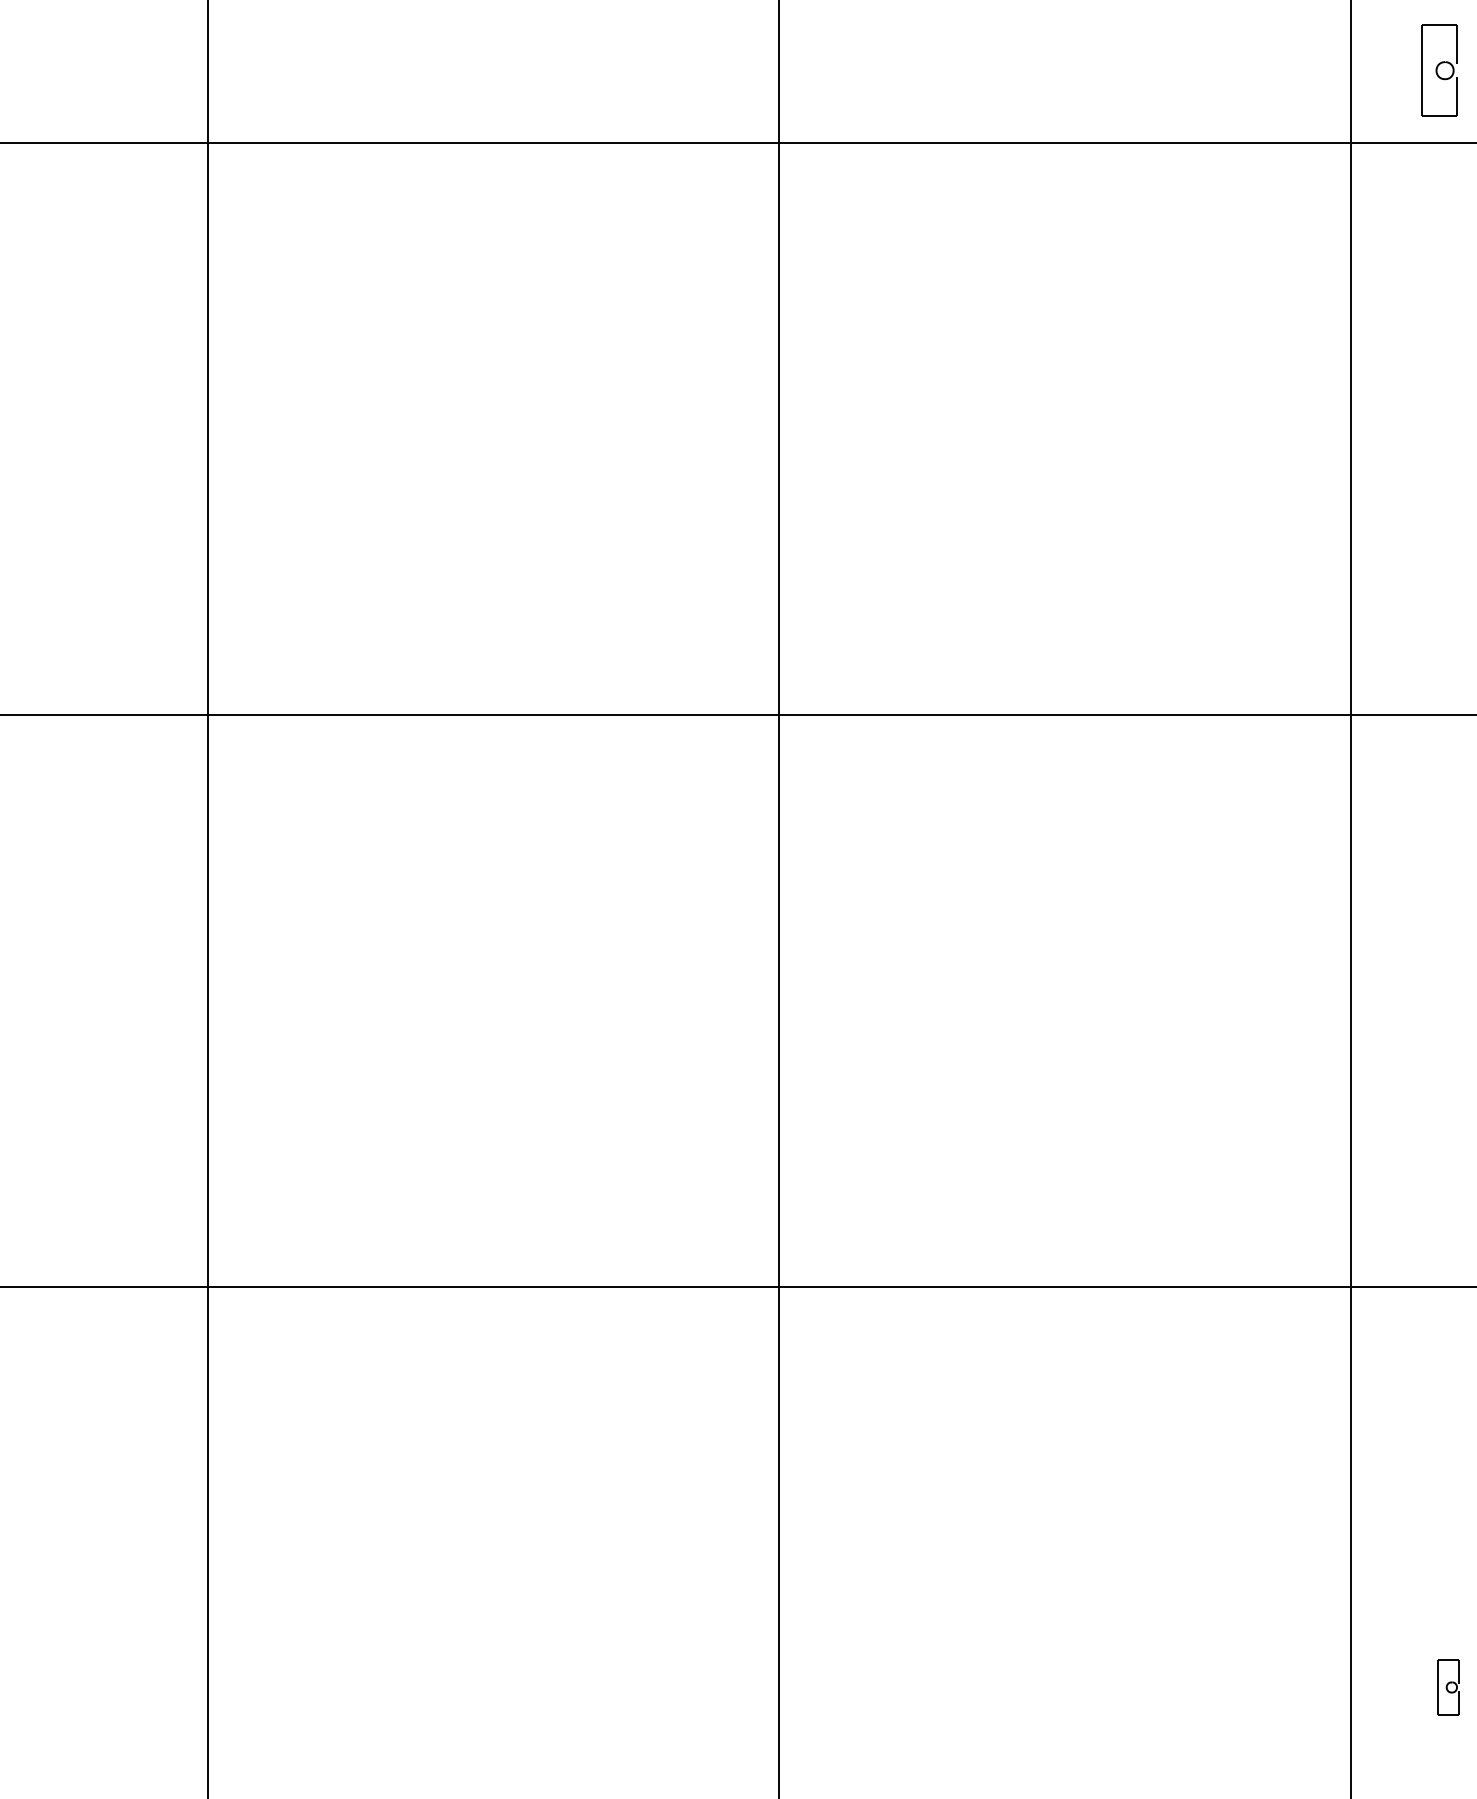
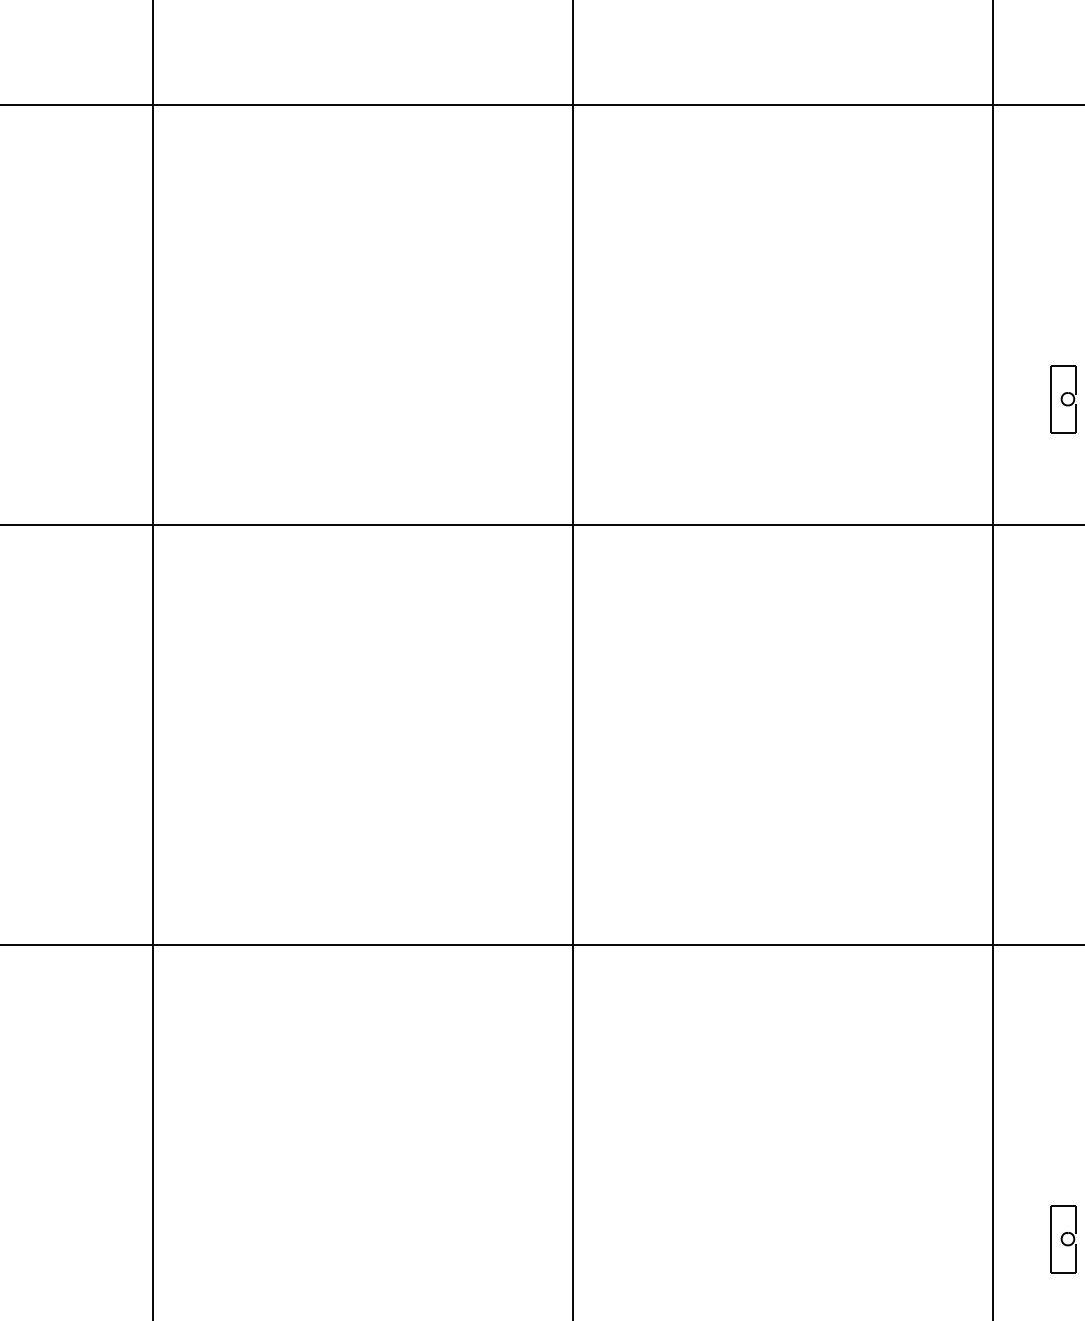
part: (1439, 70) -> (1063, 399), moved
part: (1448, 1687) -> (1063, 1239), size x1.67

